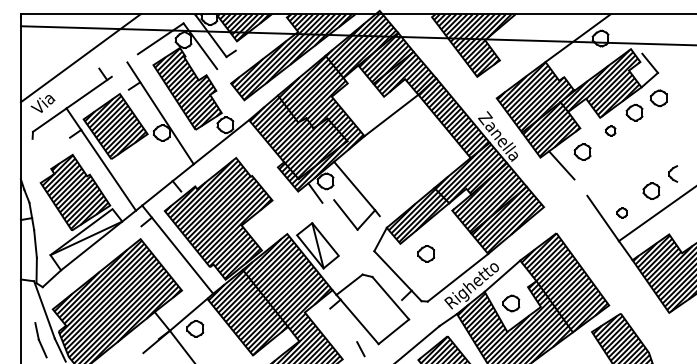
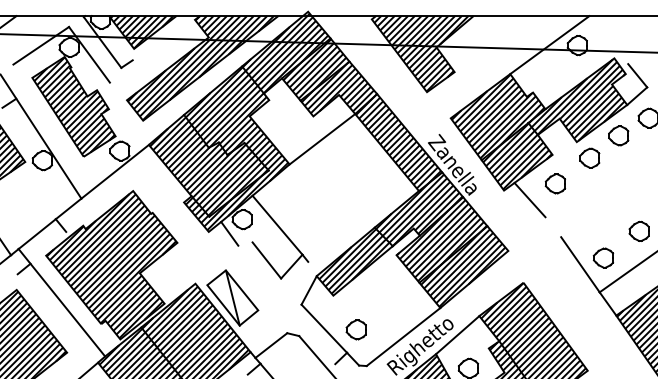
part: (610, 130) -> (589, 157), size x1.67
part: (621, 212) -> (602, 257), size x1.67
part: (426, 253) -> (356, 329), moved

